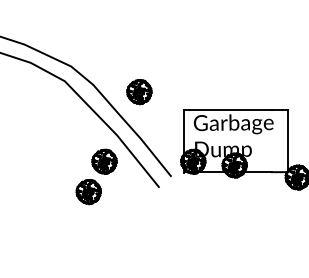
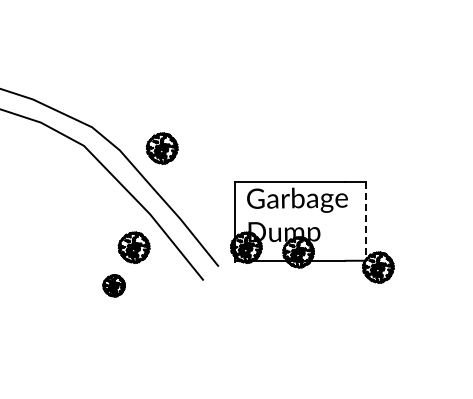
part: (138, 92) -> (161, 148), moved
line: (287, 141) -> (365, 221), solid -> dashed
part: (88, 191) -> (113, 285), size x0.7

